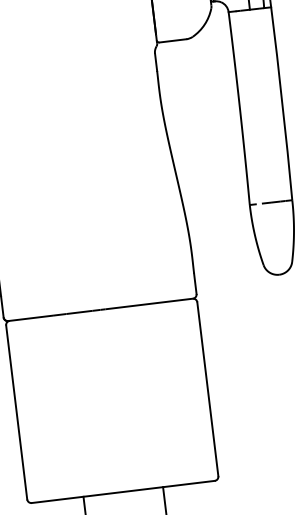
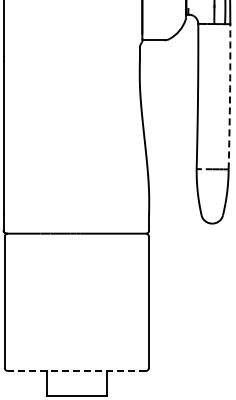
arc: (283, 103) -> (230, 96), solid -> dashed
line: (122, 491) -> (76, 370), solid -> dashed

